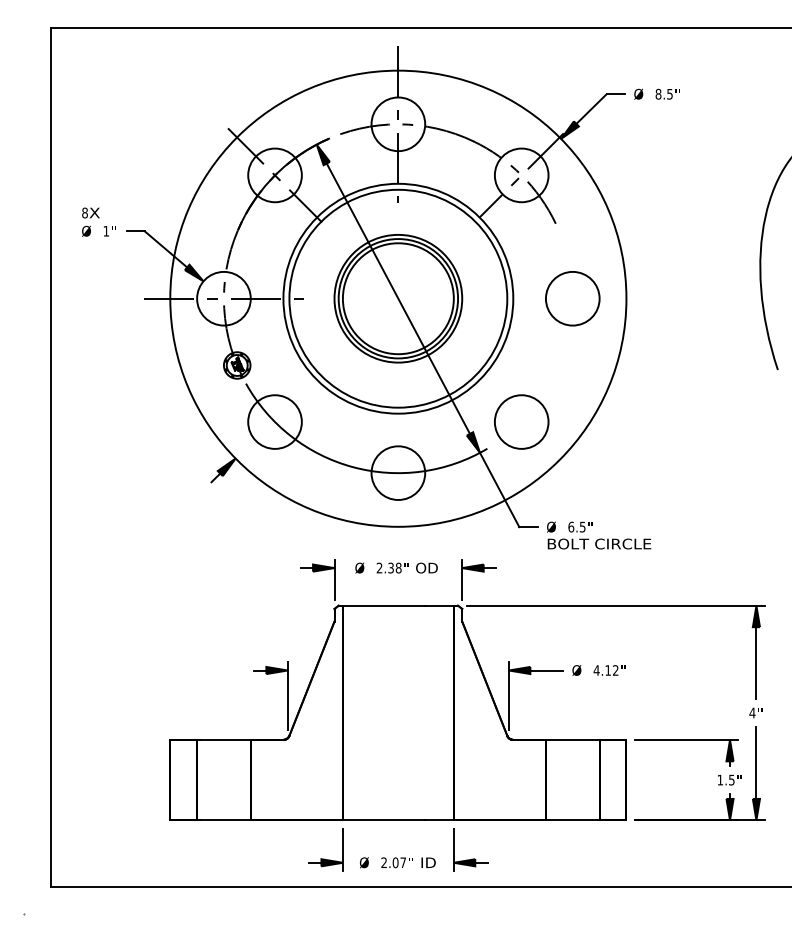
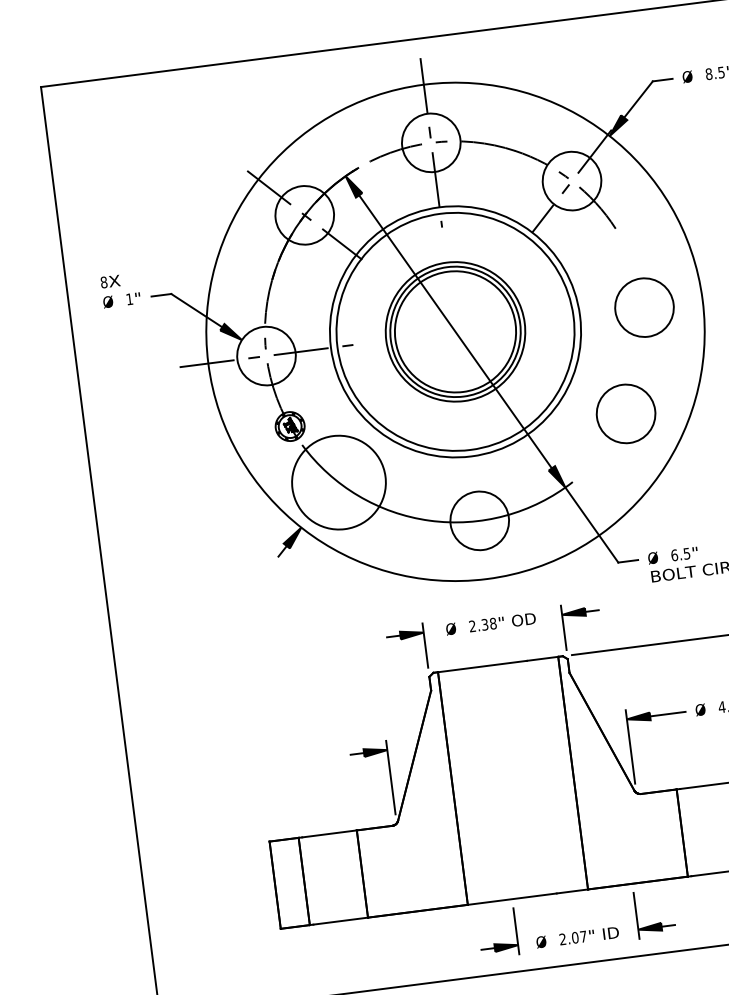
circle: (274, 421) -> (338, 482), size x1.6
circle: (521, 421) -> (625, 413), moved
part: (396, 857) -> (575, 931), moved

